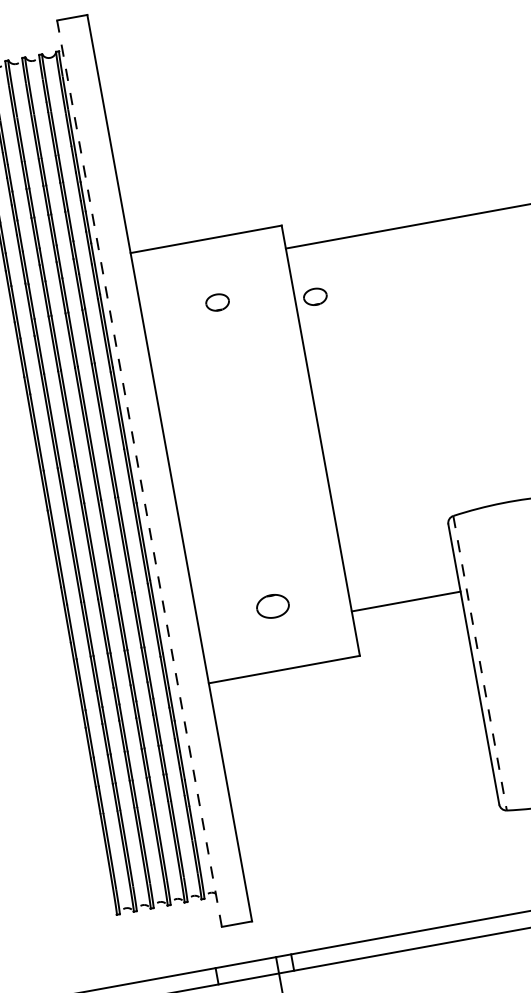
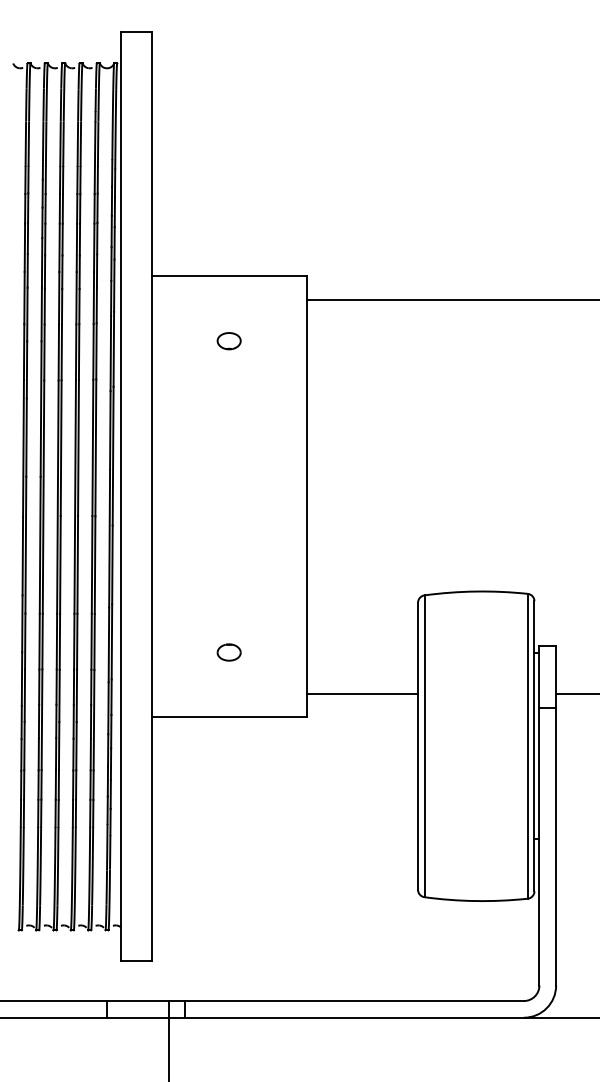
part: (314, 297) -> (326, 353), removed
line: (139, 474) -> (120, 497), dashed -> solid
line: (406, 601) -> (362, 693), moved
part: (272, 606) -> (228, 652), size x0.71
line: (480, 663) -> (424, 746), dashed -> solid

